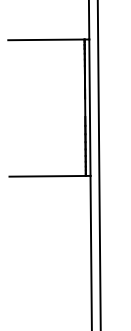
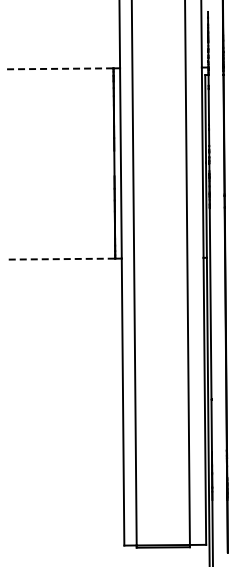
line: (46, 39) -> (60, 68), solid -> dashed
line: (48, 176) -> (62, 259), solid -> dashed

